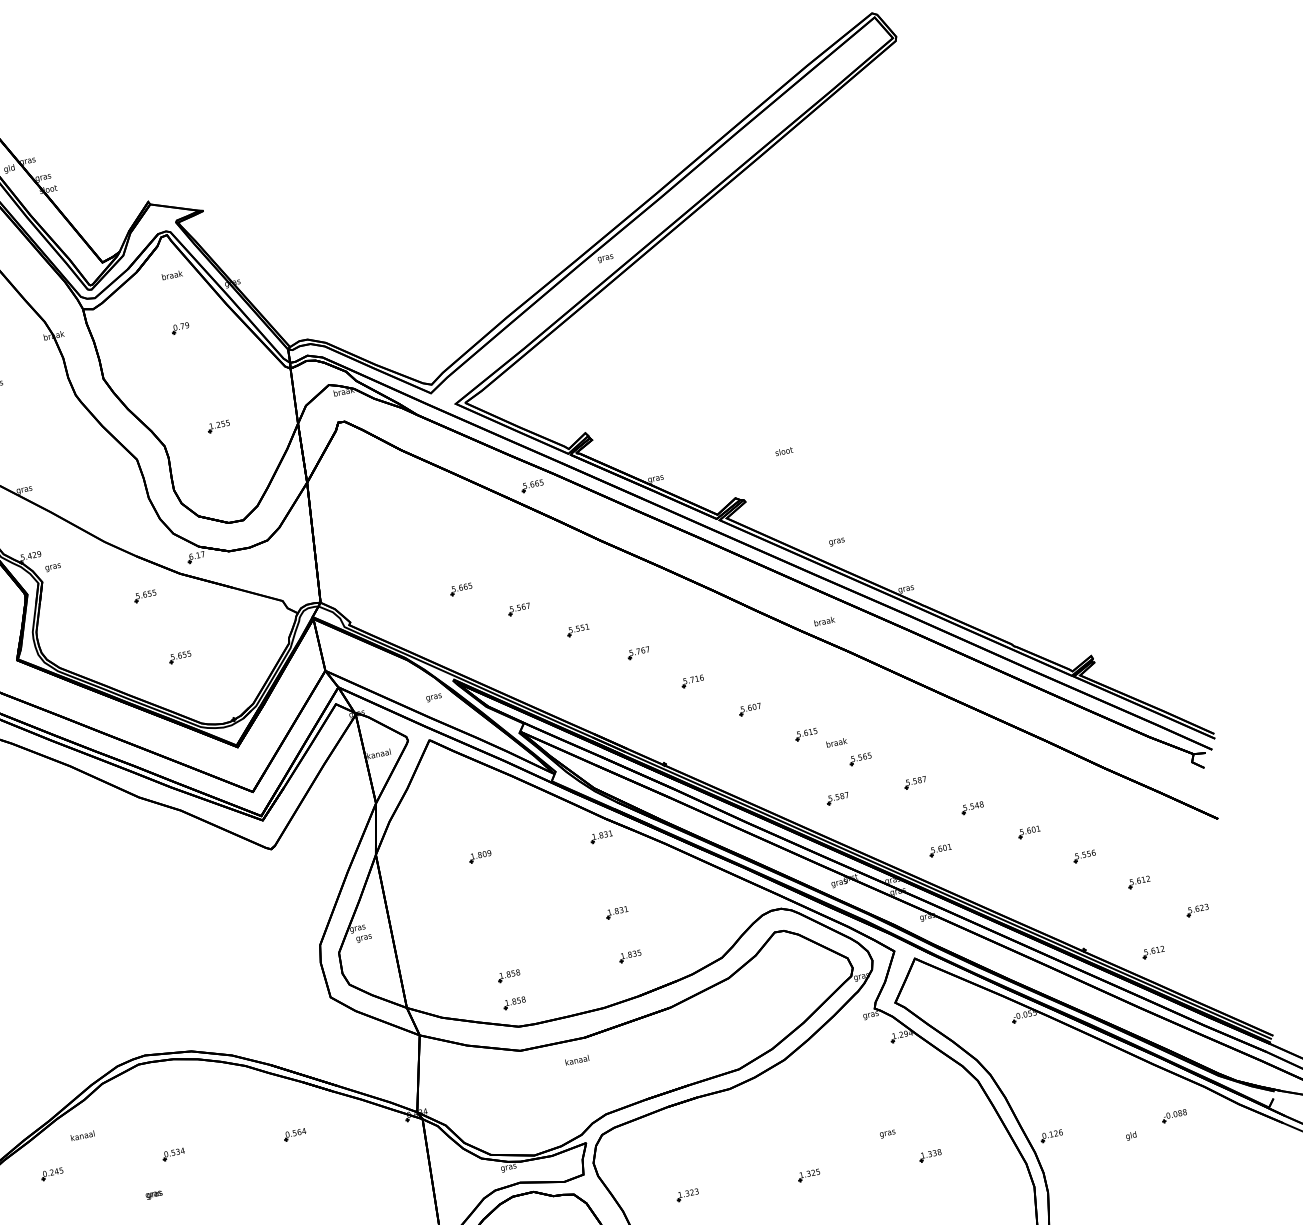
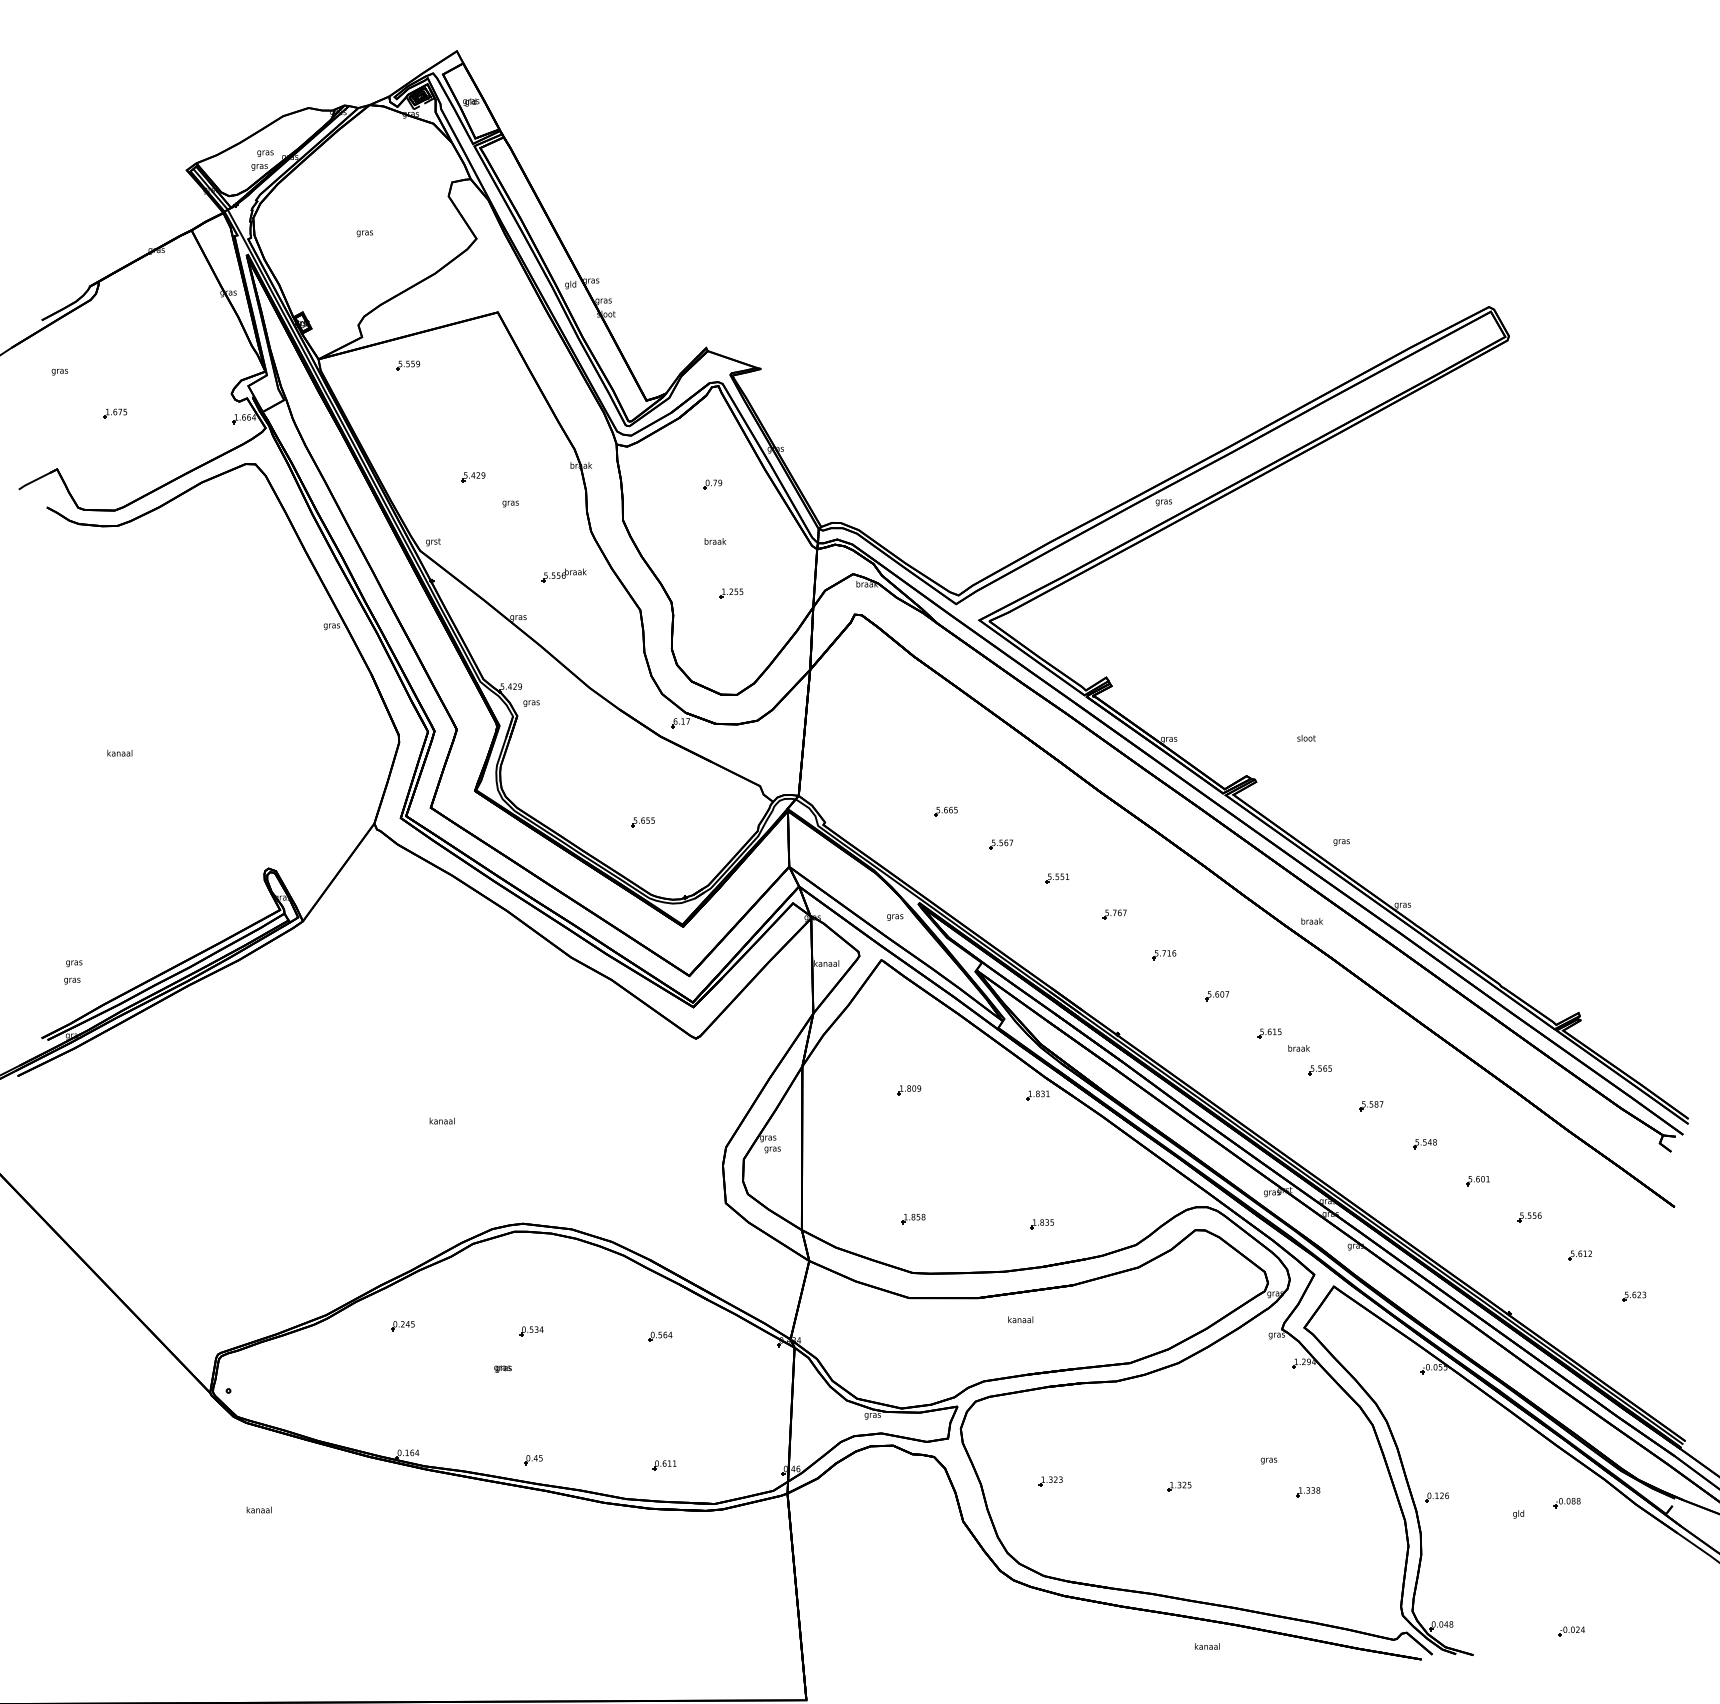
text: (172, 275) -> (715, 541), moved
part: (58, 441) -> (563, 575), added
part: (532, 485) -> (1040, 720), removed
part: (144, 596) -> (619, 752), removed
part: (837, 799) -> (1288, 1106), removed
part: (940, 850) -> (1382, 1180), removed
part: (616, 912) -> (1037, 1176), removed
part: (1152, 952) -> (1579, 1330), removed
part: (514, 1002) -> (913, 1247), removed
text: (576, 1060) -> (1020, 1319), moved
text: (82, 1135) -> (441, 1120), moved

